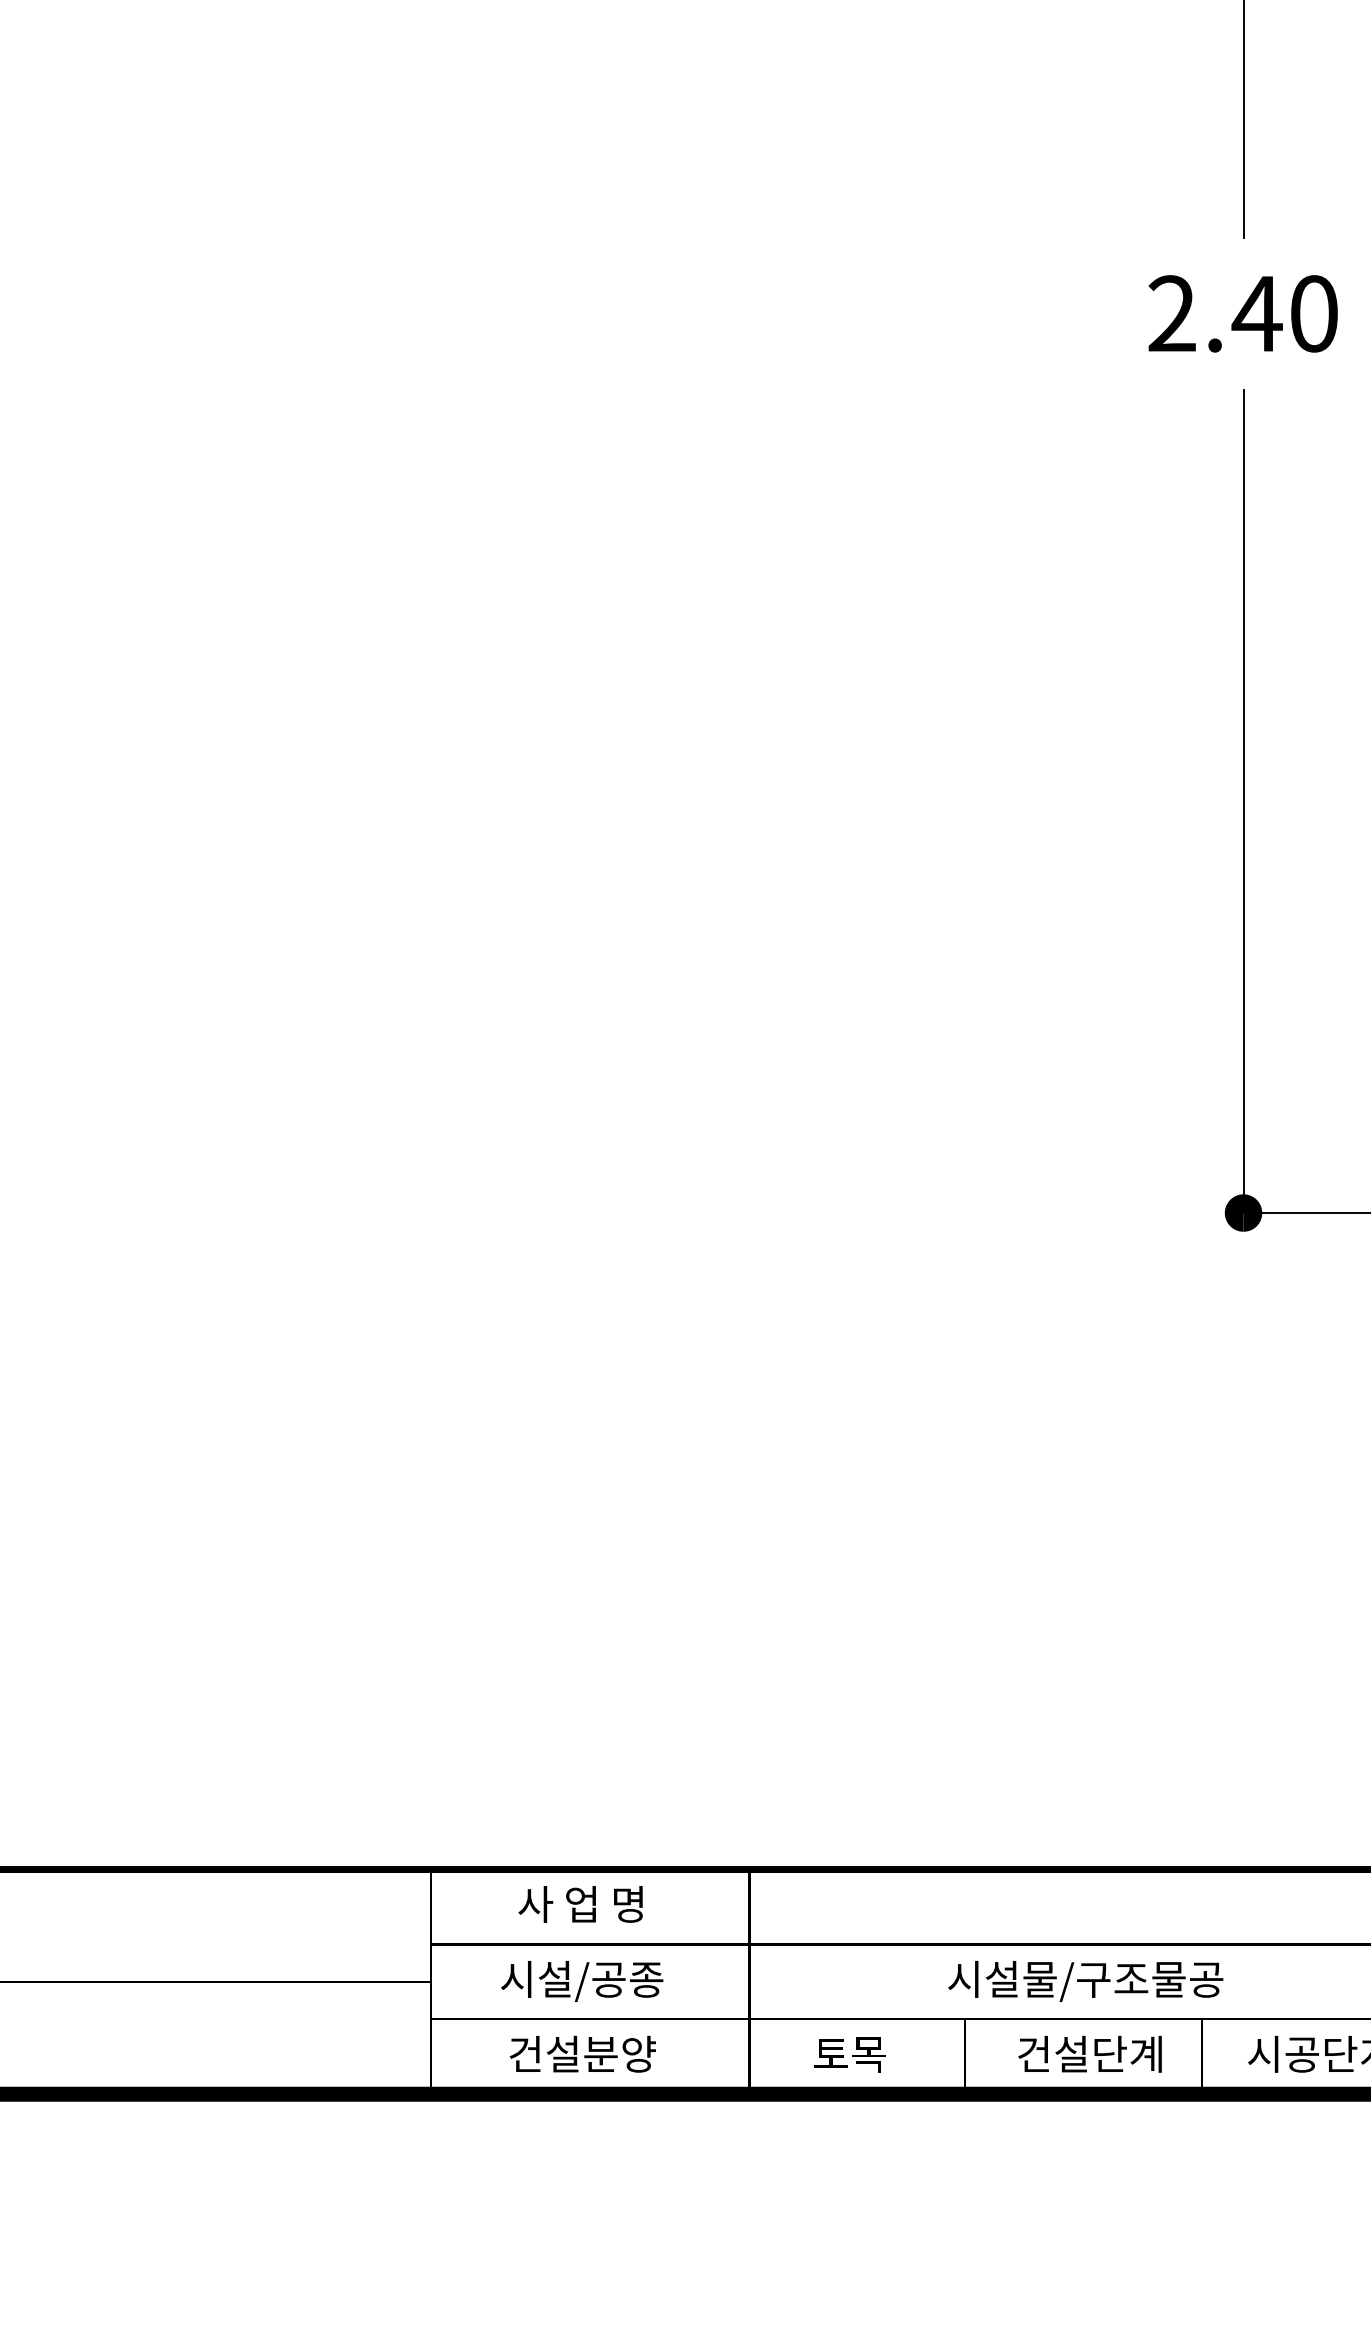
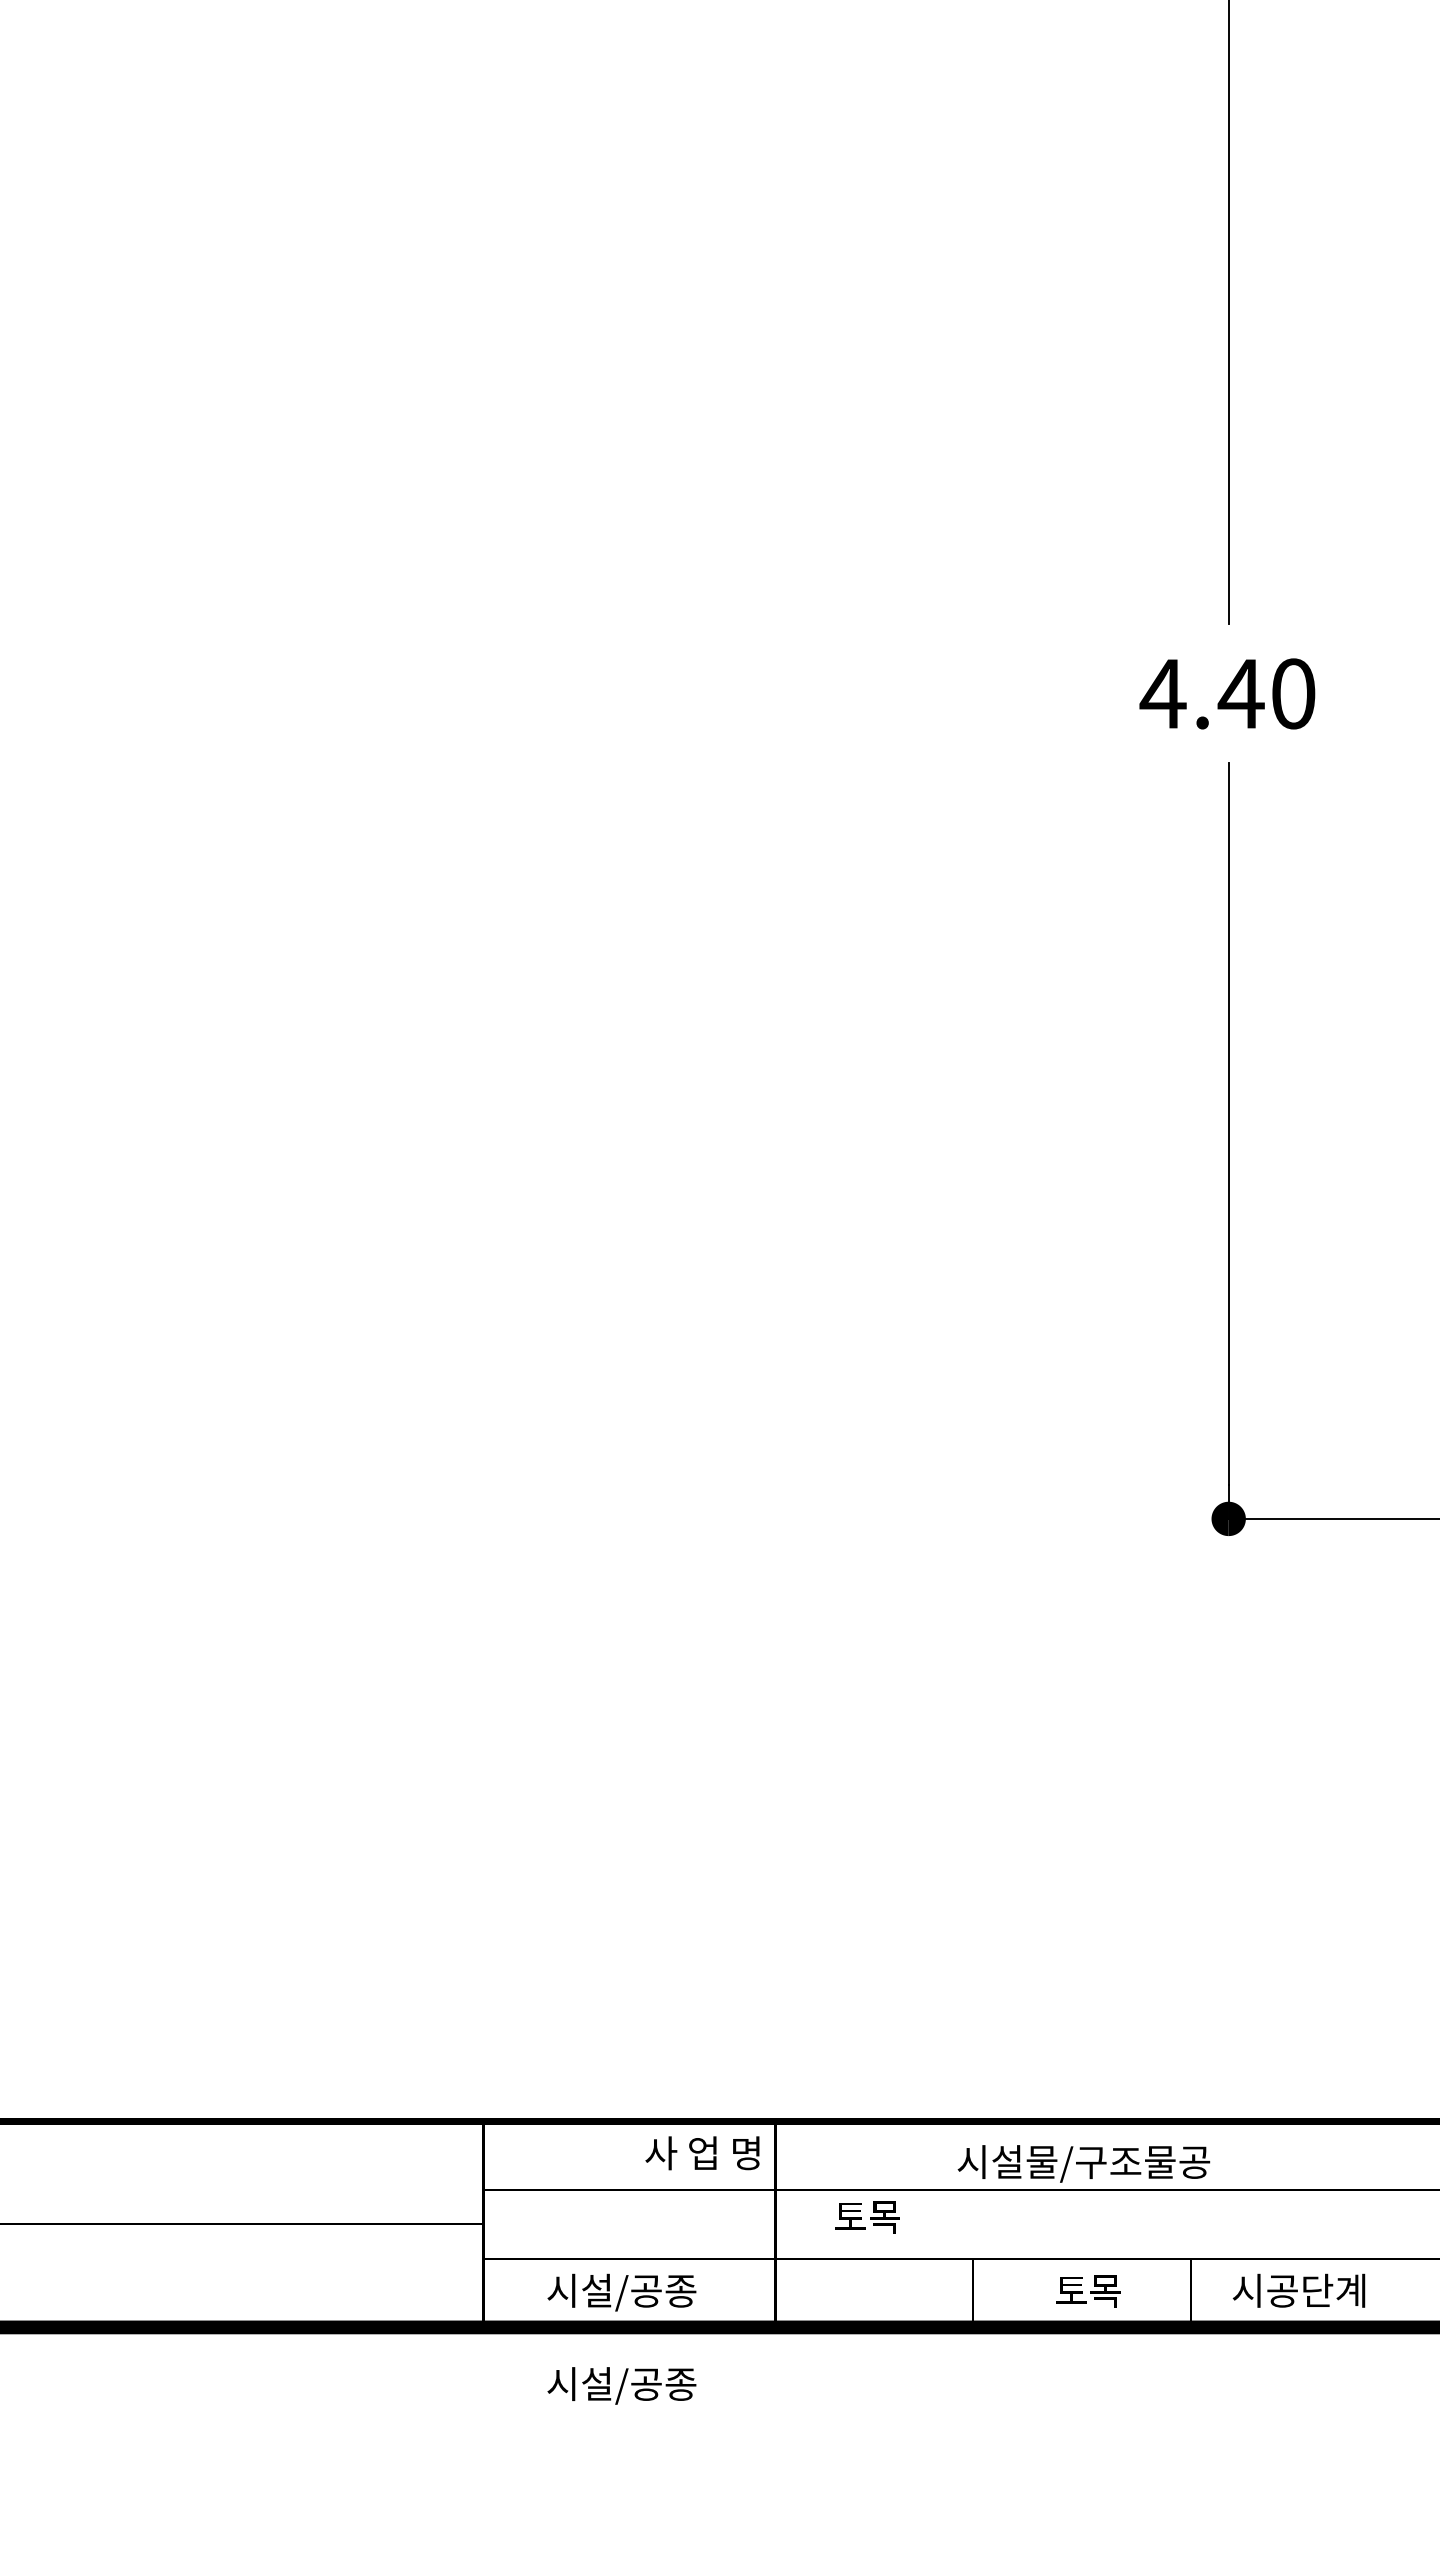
text: (1171, 313) -> (1162, 693), 2.40 -> 4.40
text: (580, 1904) -> (702, 2153), moved
text: (581, 1980) -> (621, 2385), moved
text: (1085, 1980) -> (1083, 2163), moved
text: (1089, 2053) -> (1087, 2290), 건설단계 -> 토목
text: (849, 2055) -> (867, 2217), moved
text: (581, 2056) -> (621, 2292), 건설분양 -> 시설/공종

